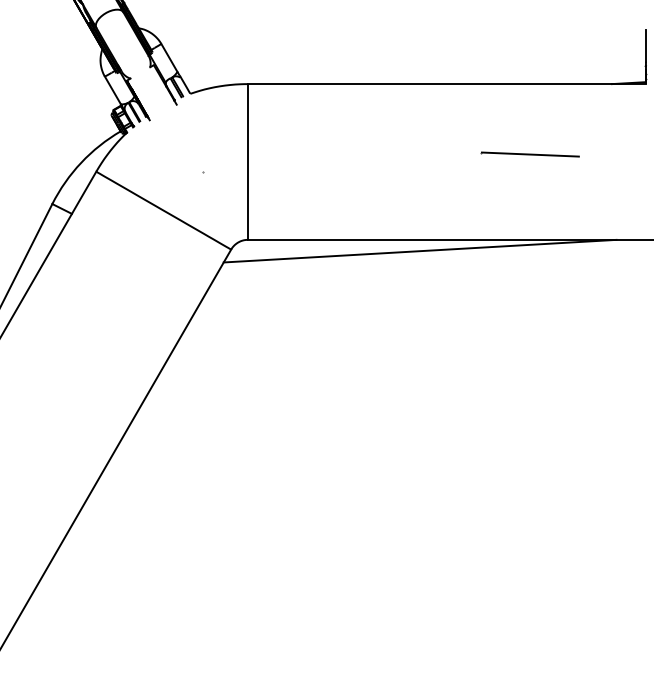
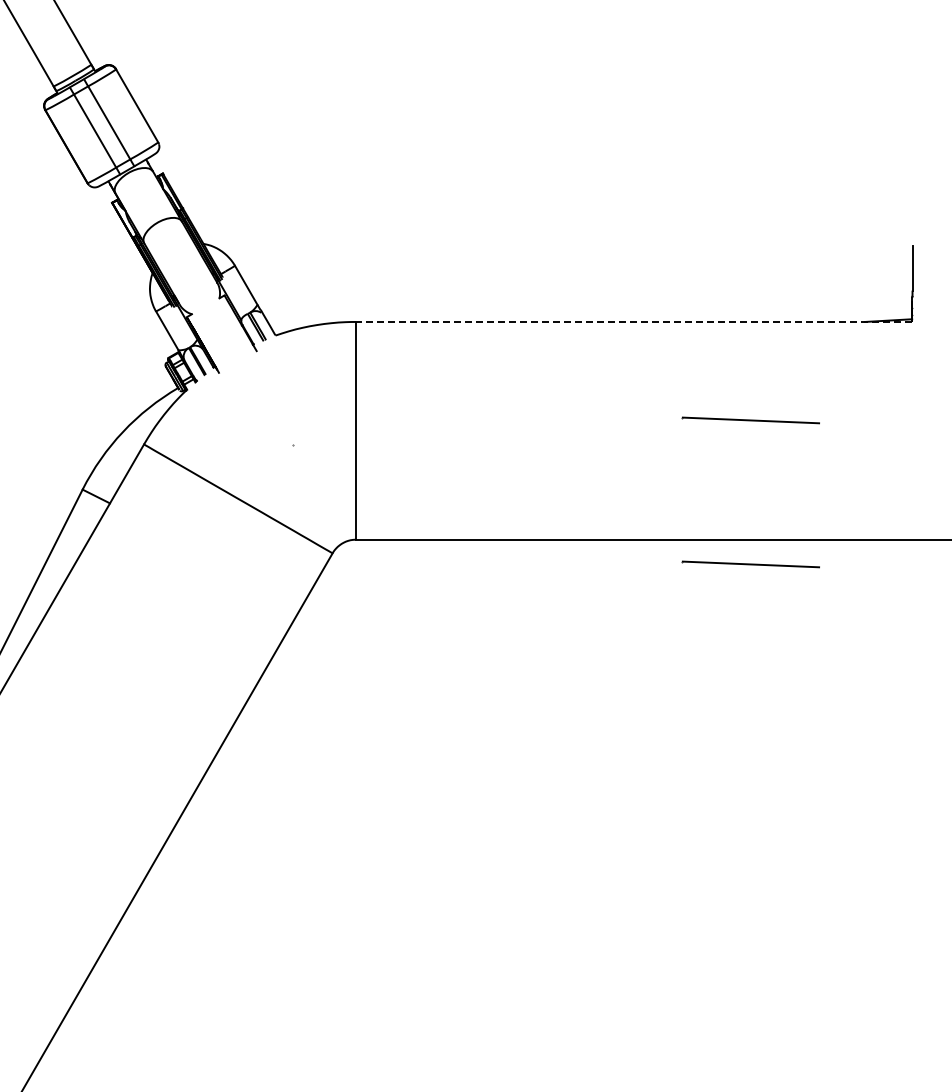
line: (446, 83) -> (633, 321), solid -> dashed
line: (419, 251) -> (596, 555), removed
line: (530, 257) -> (750, 564), added

